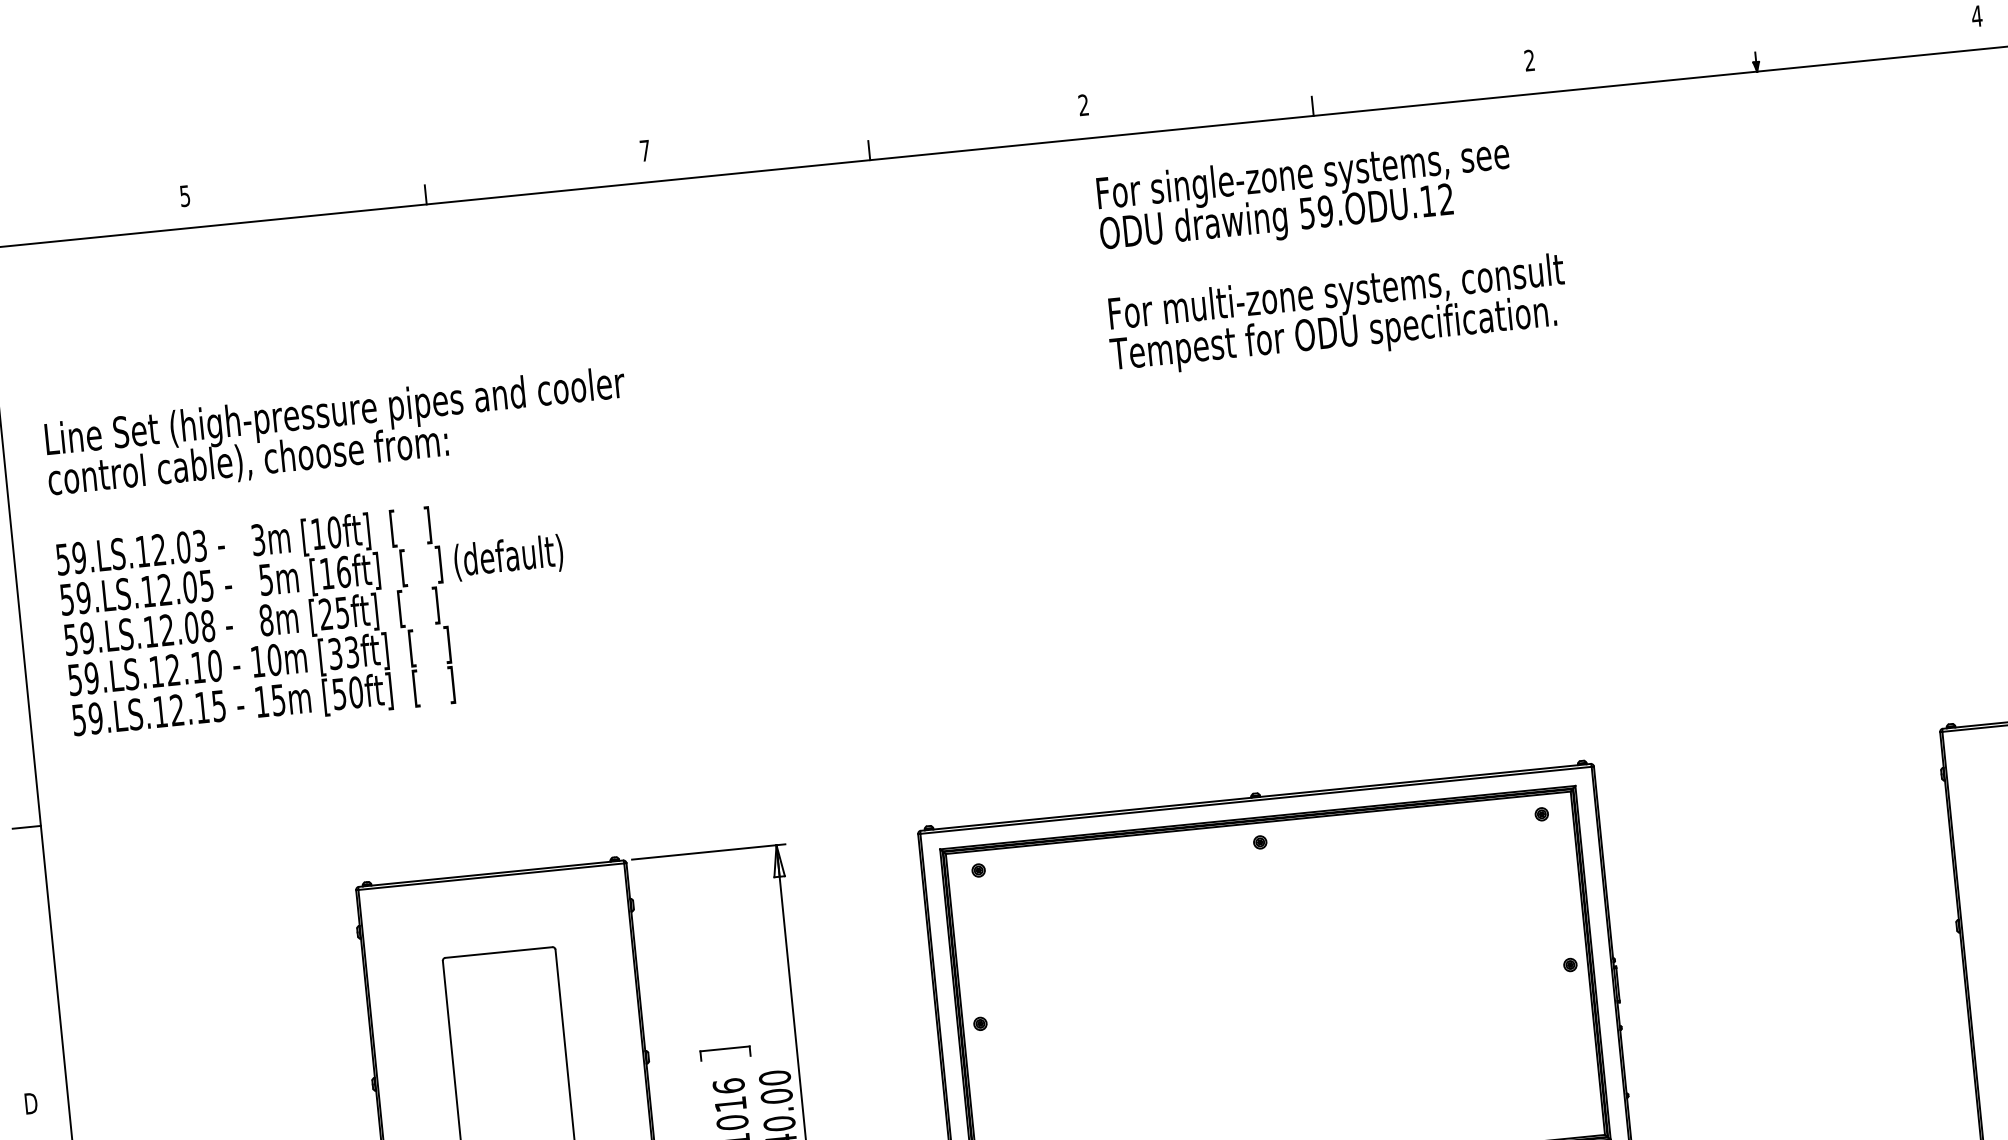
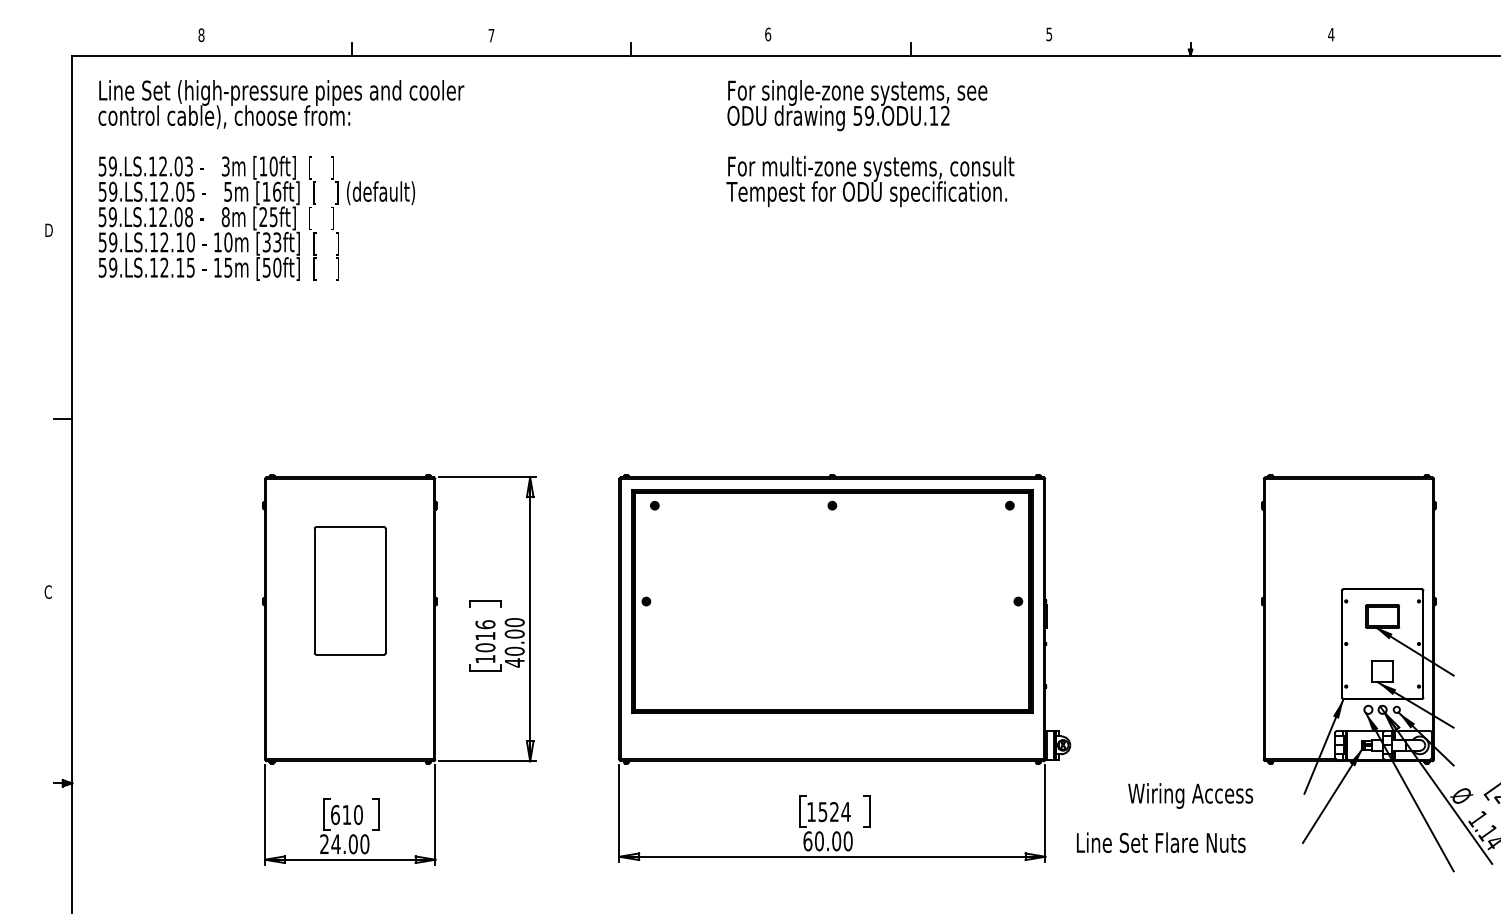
text: (1530, 60) -> (1049, 34), 2 -> 5
text: (1084, 105) -> (768, 34), 2 -> 6
text: (185, 196) -> (201, 35), 5 -> 8
text: (1331, 255) -> (870, 143), moved
text: (348, 553) -> (281, 180), moved
text: (30, 1102) -> (48, 591), D -> C

